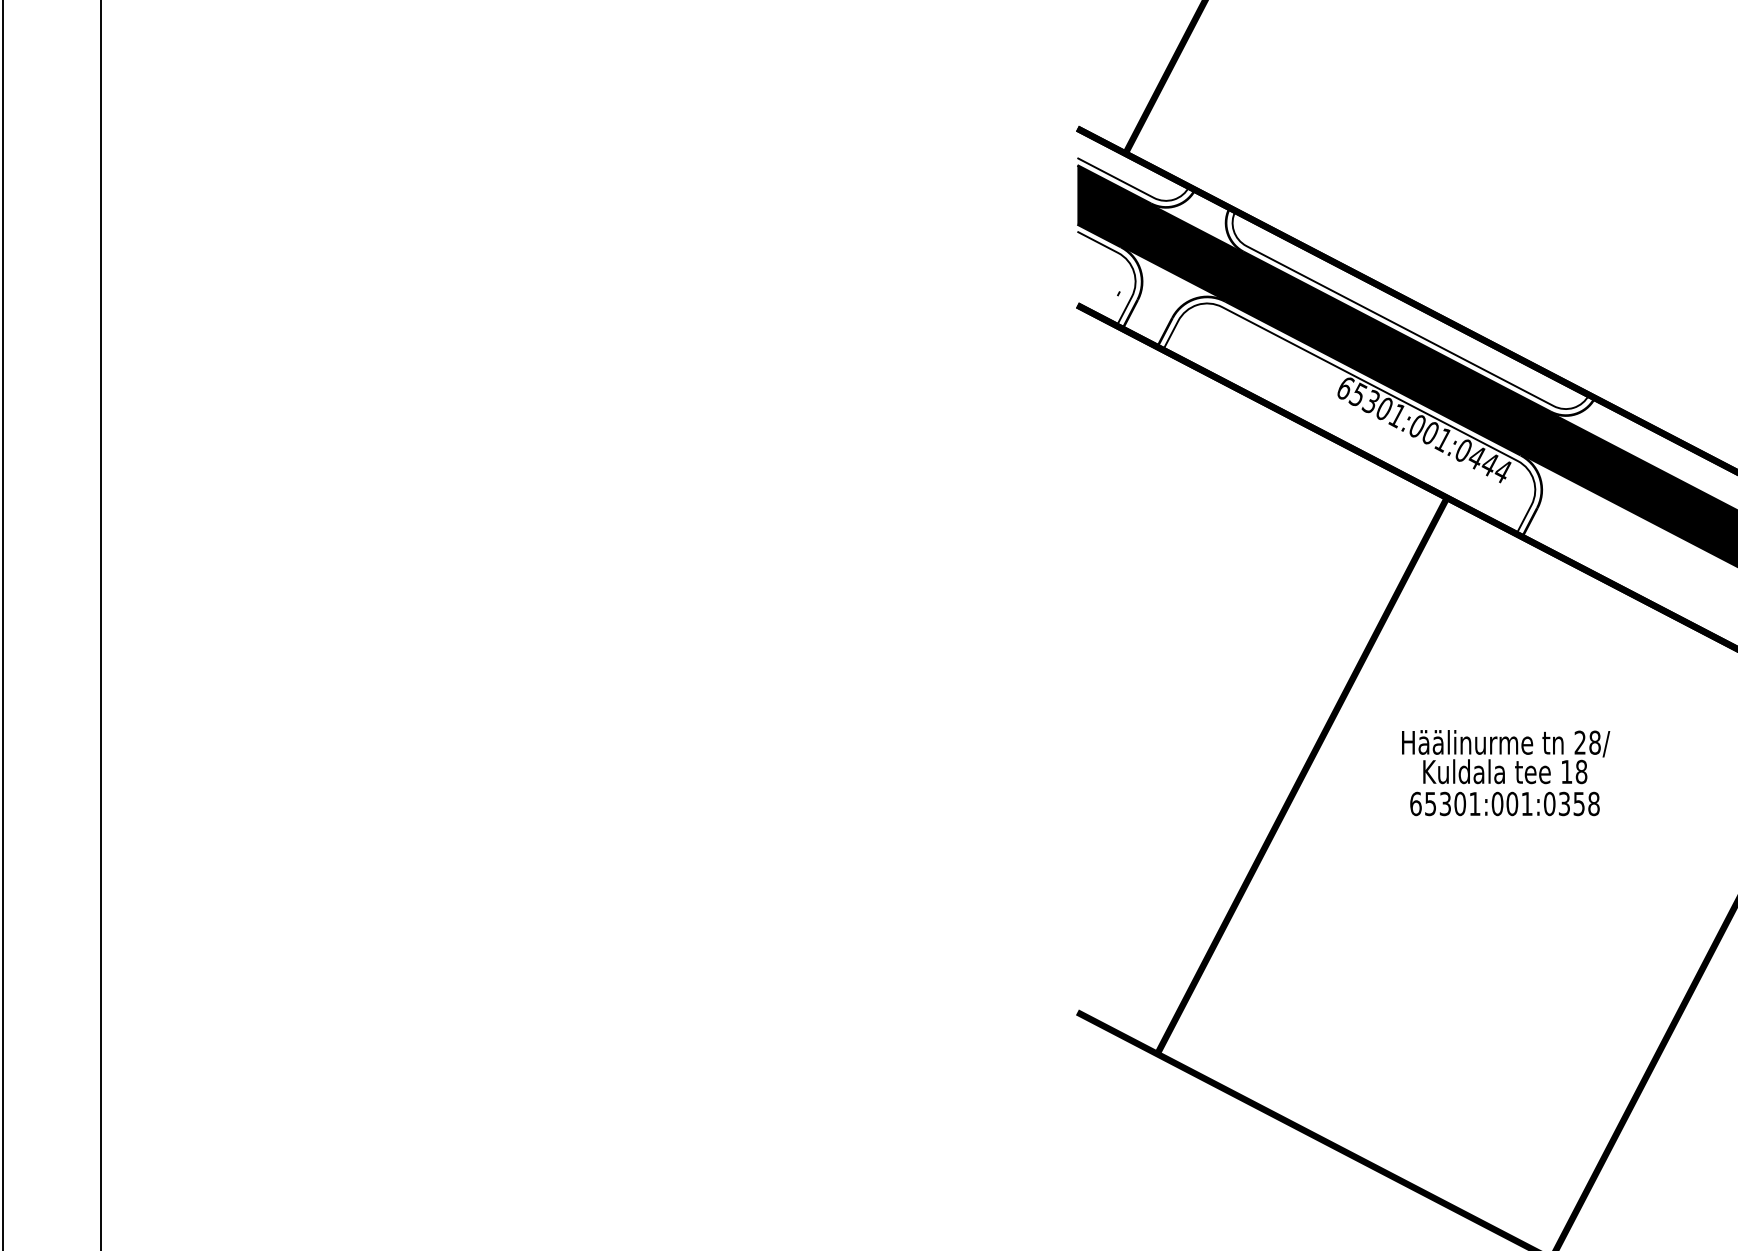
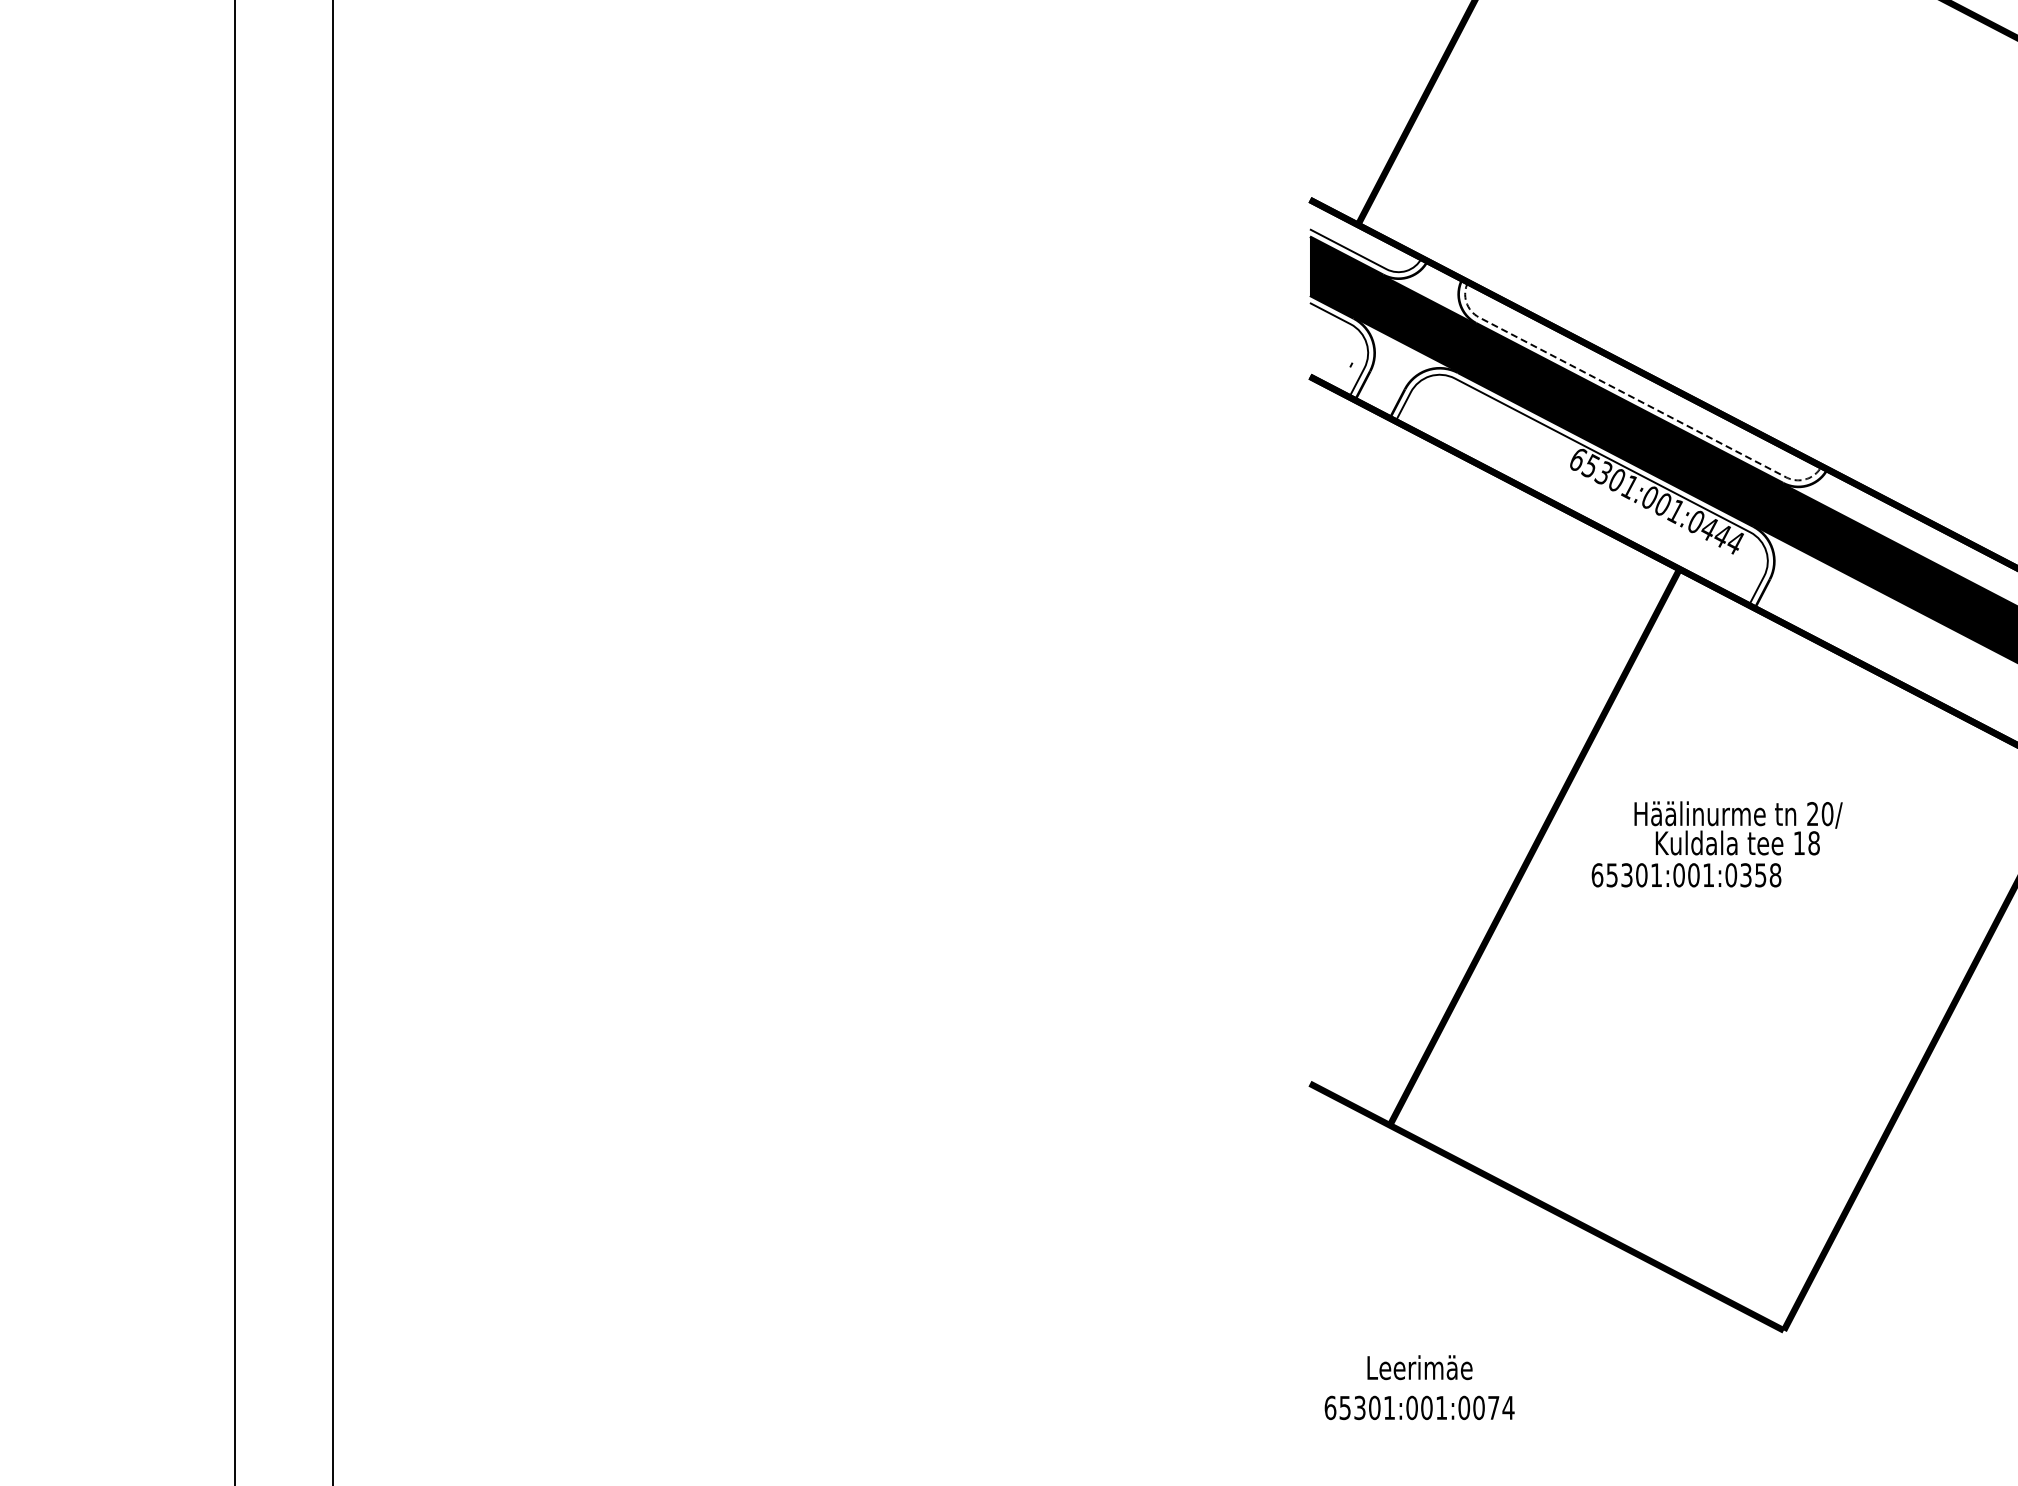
line: (1399, 326) -> (1632, 397), solid -> dashed
text: (1594, 742) -> (1827, 813), 28/ -> 20/
text: (1504, 804) -> (1686, 875), moved

